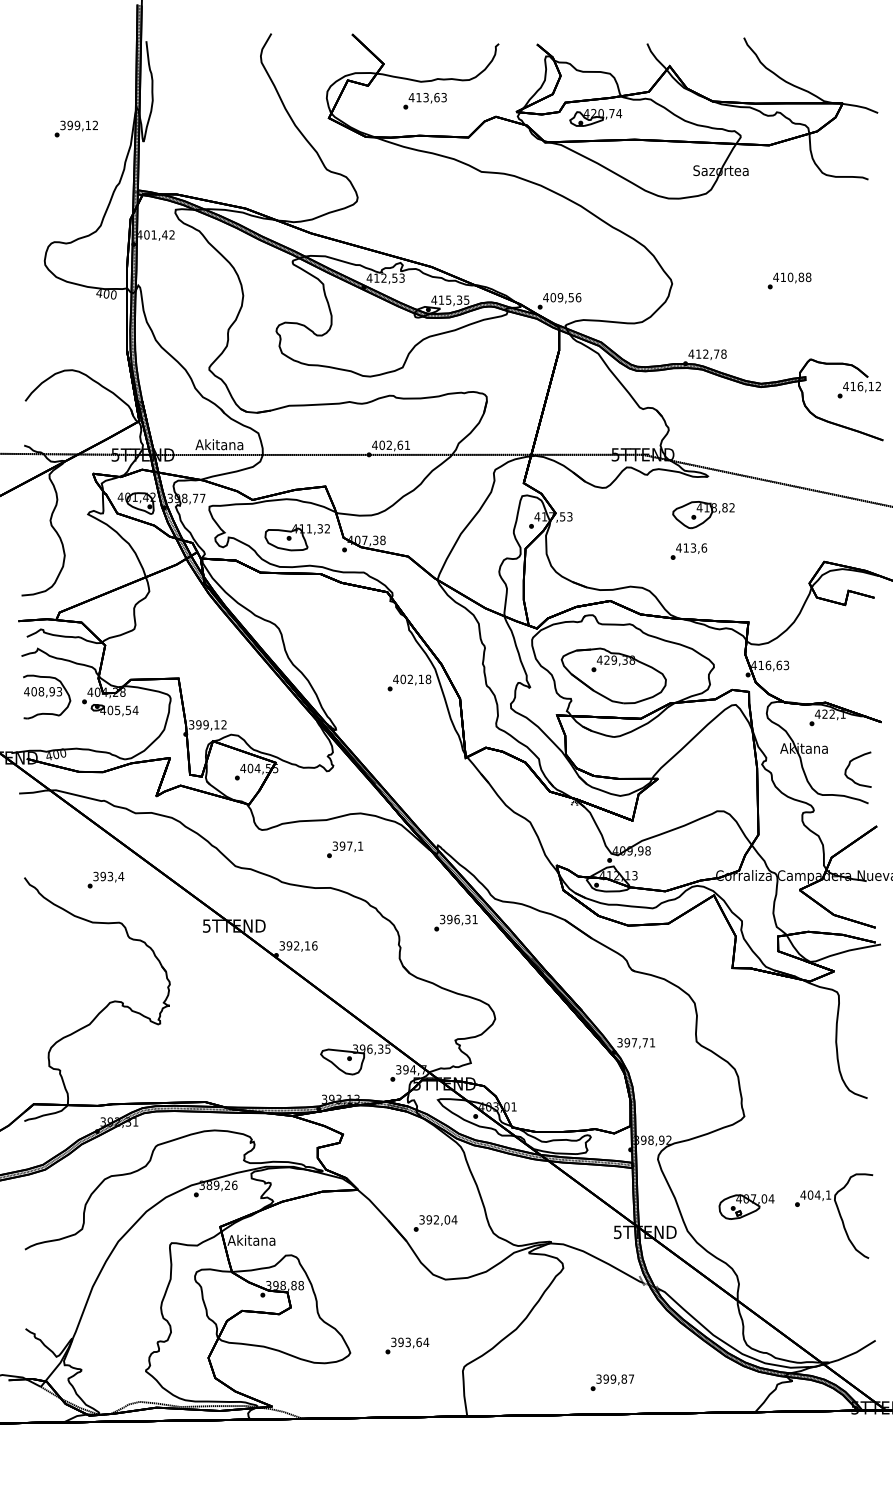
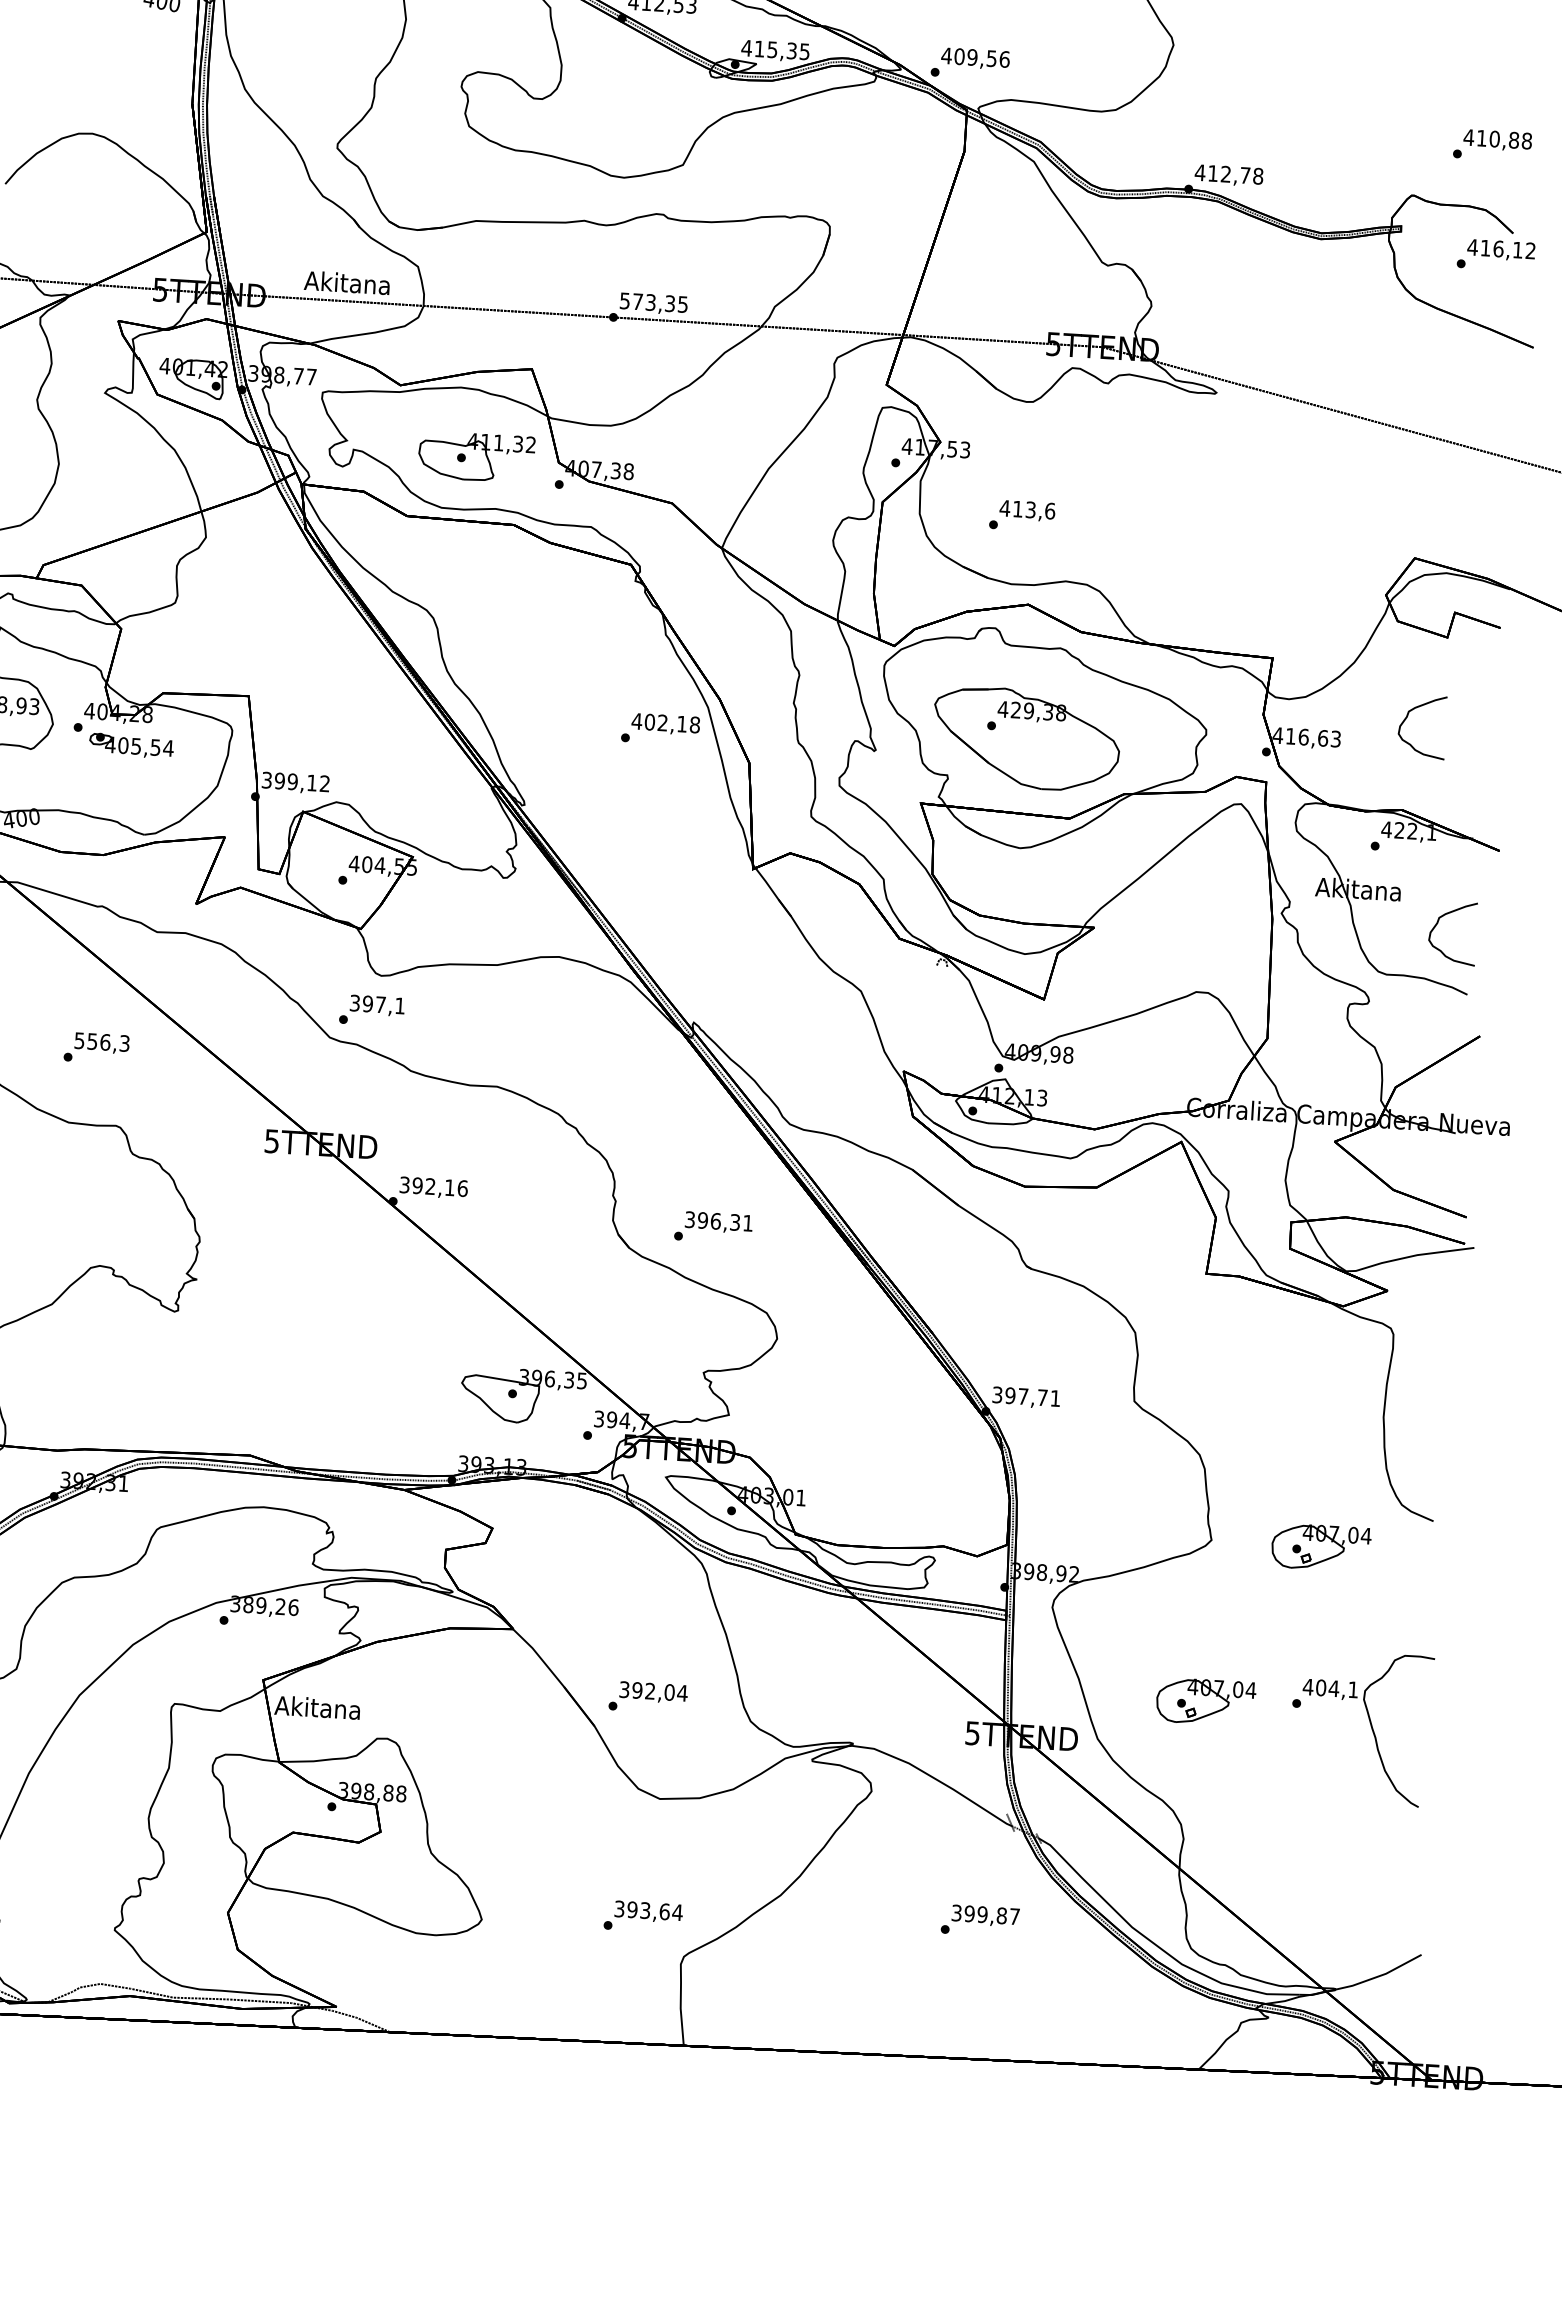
text: (789, 280) -> (1492, 144), moved
text: (390, 444) -> (652, 301), 402,61 -> 573,35
part: (703, 515) -> (1204, 462), removed
text: (688, 551) -> (1021, 515), moved
curve: (825, 652) -> (1407, 720), added
text: (345, 849) -> (372, 1010), moved
text: (108, 876) -> (101, 1042), 393,4 -> 556,3
text: (455, 922) -> (712, 1226), moved
part: (805, 1116) -> (1320, 1546), added
text: (407, 1345) -> (643, 1916), moved
text: (611, 1382) -> (978, 1920), moved

